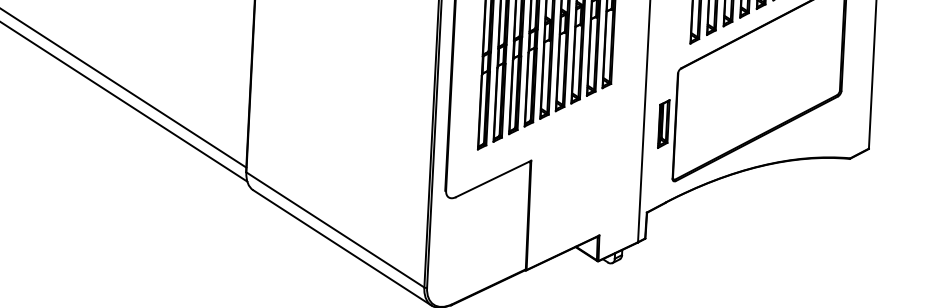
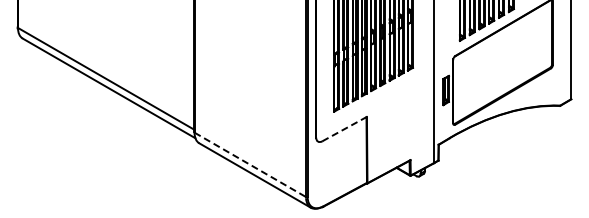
line: (495, 178) -> (345, 128), solid -> dashed
line: (335, 231) -> (250, 165), solid -> dashed

